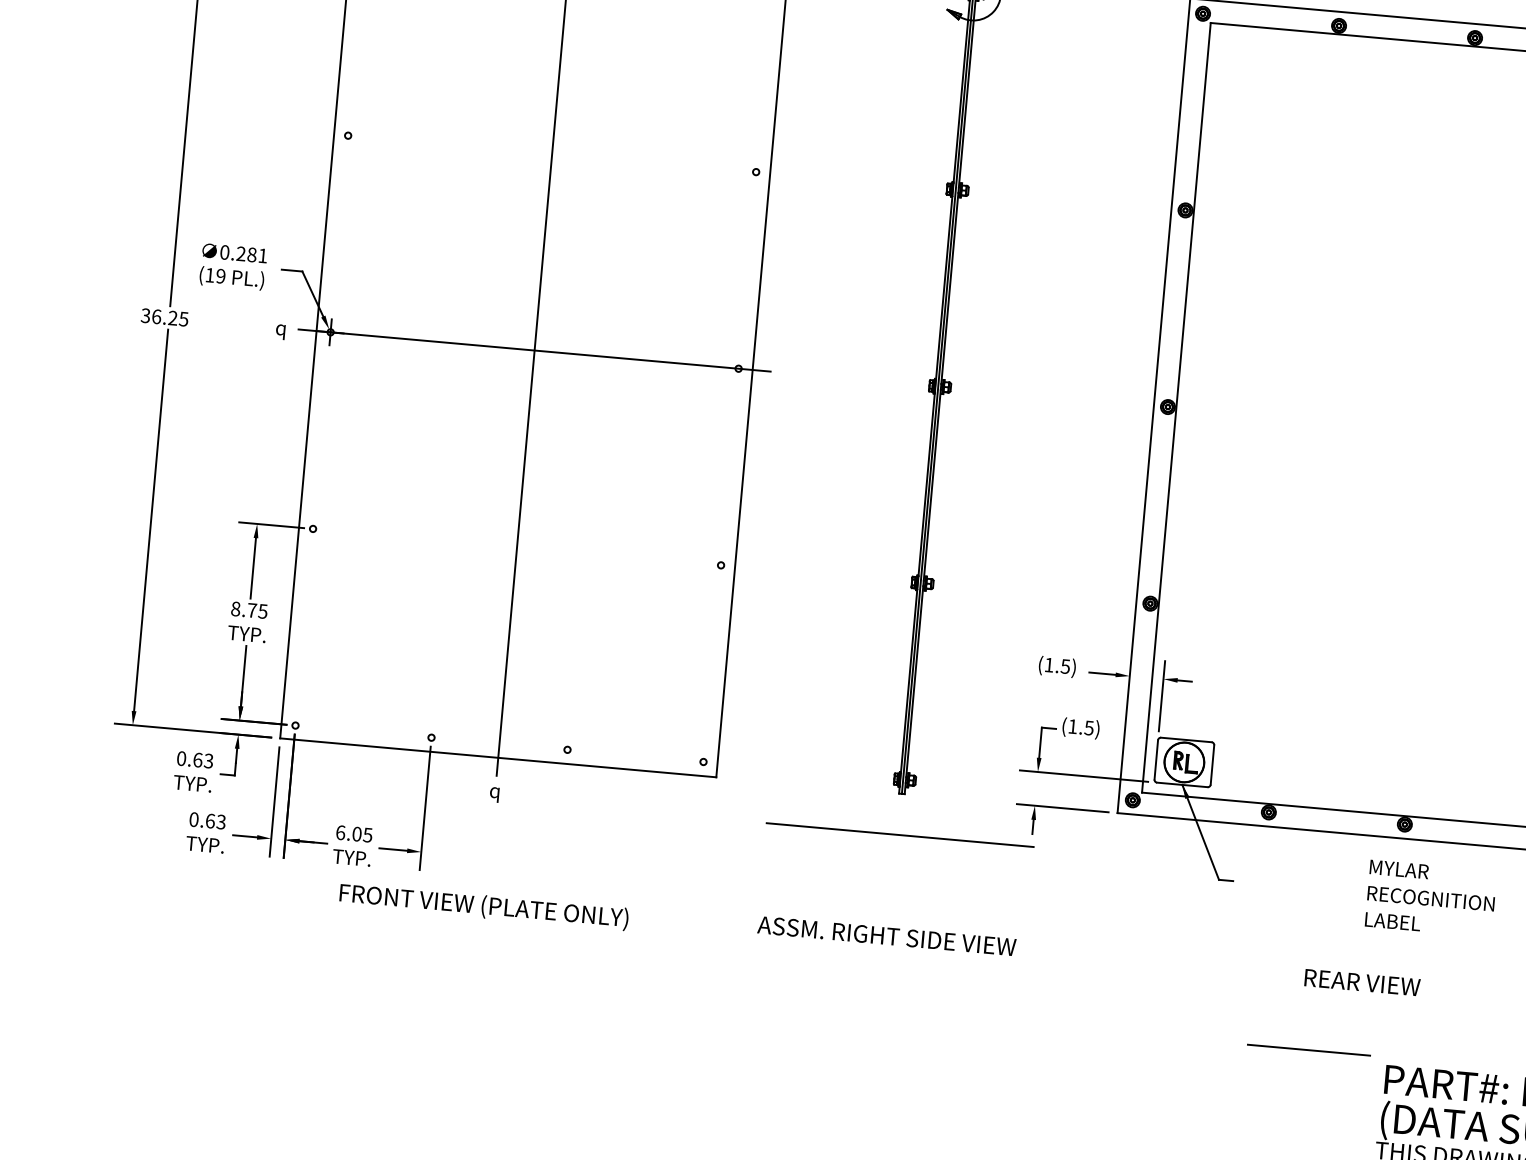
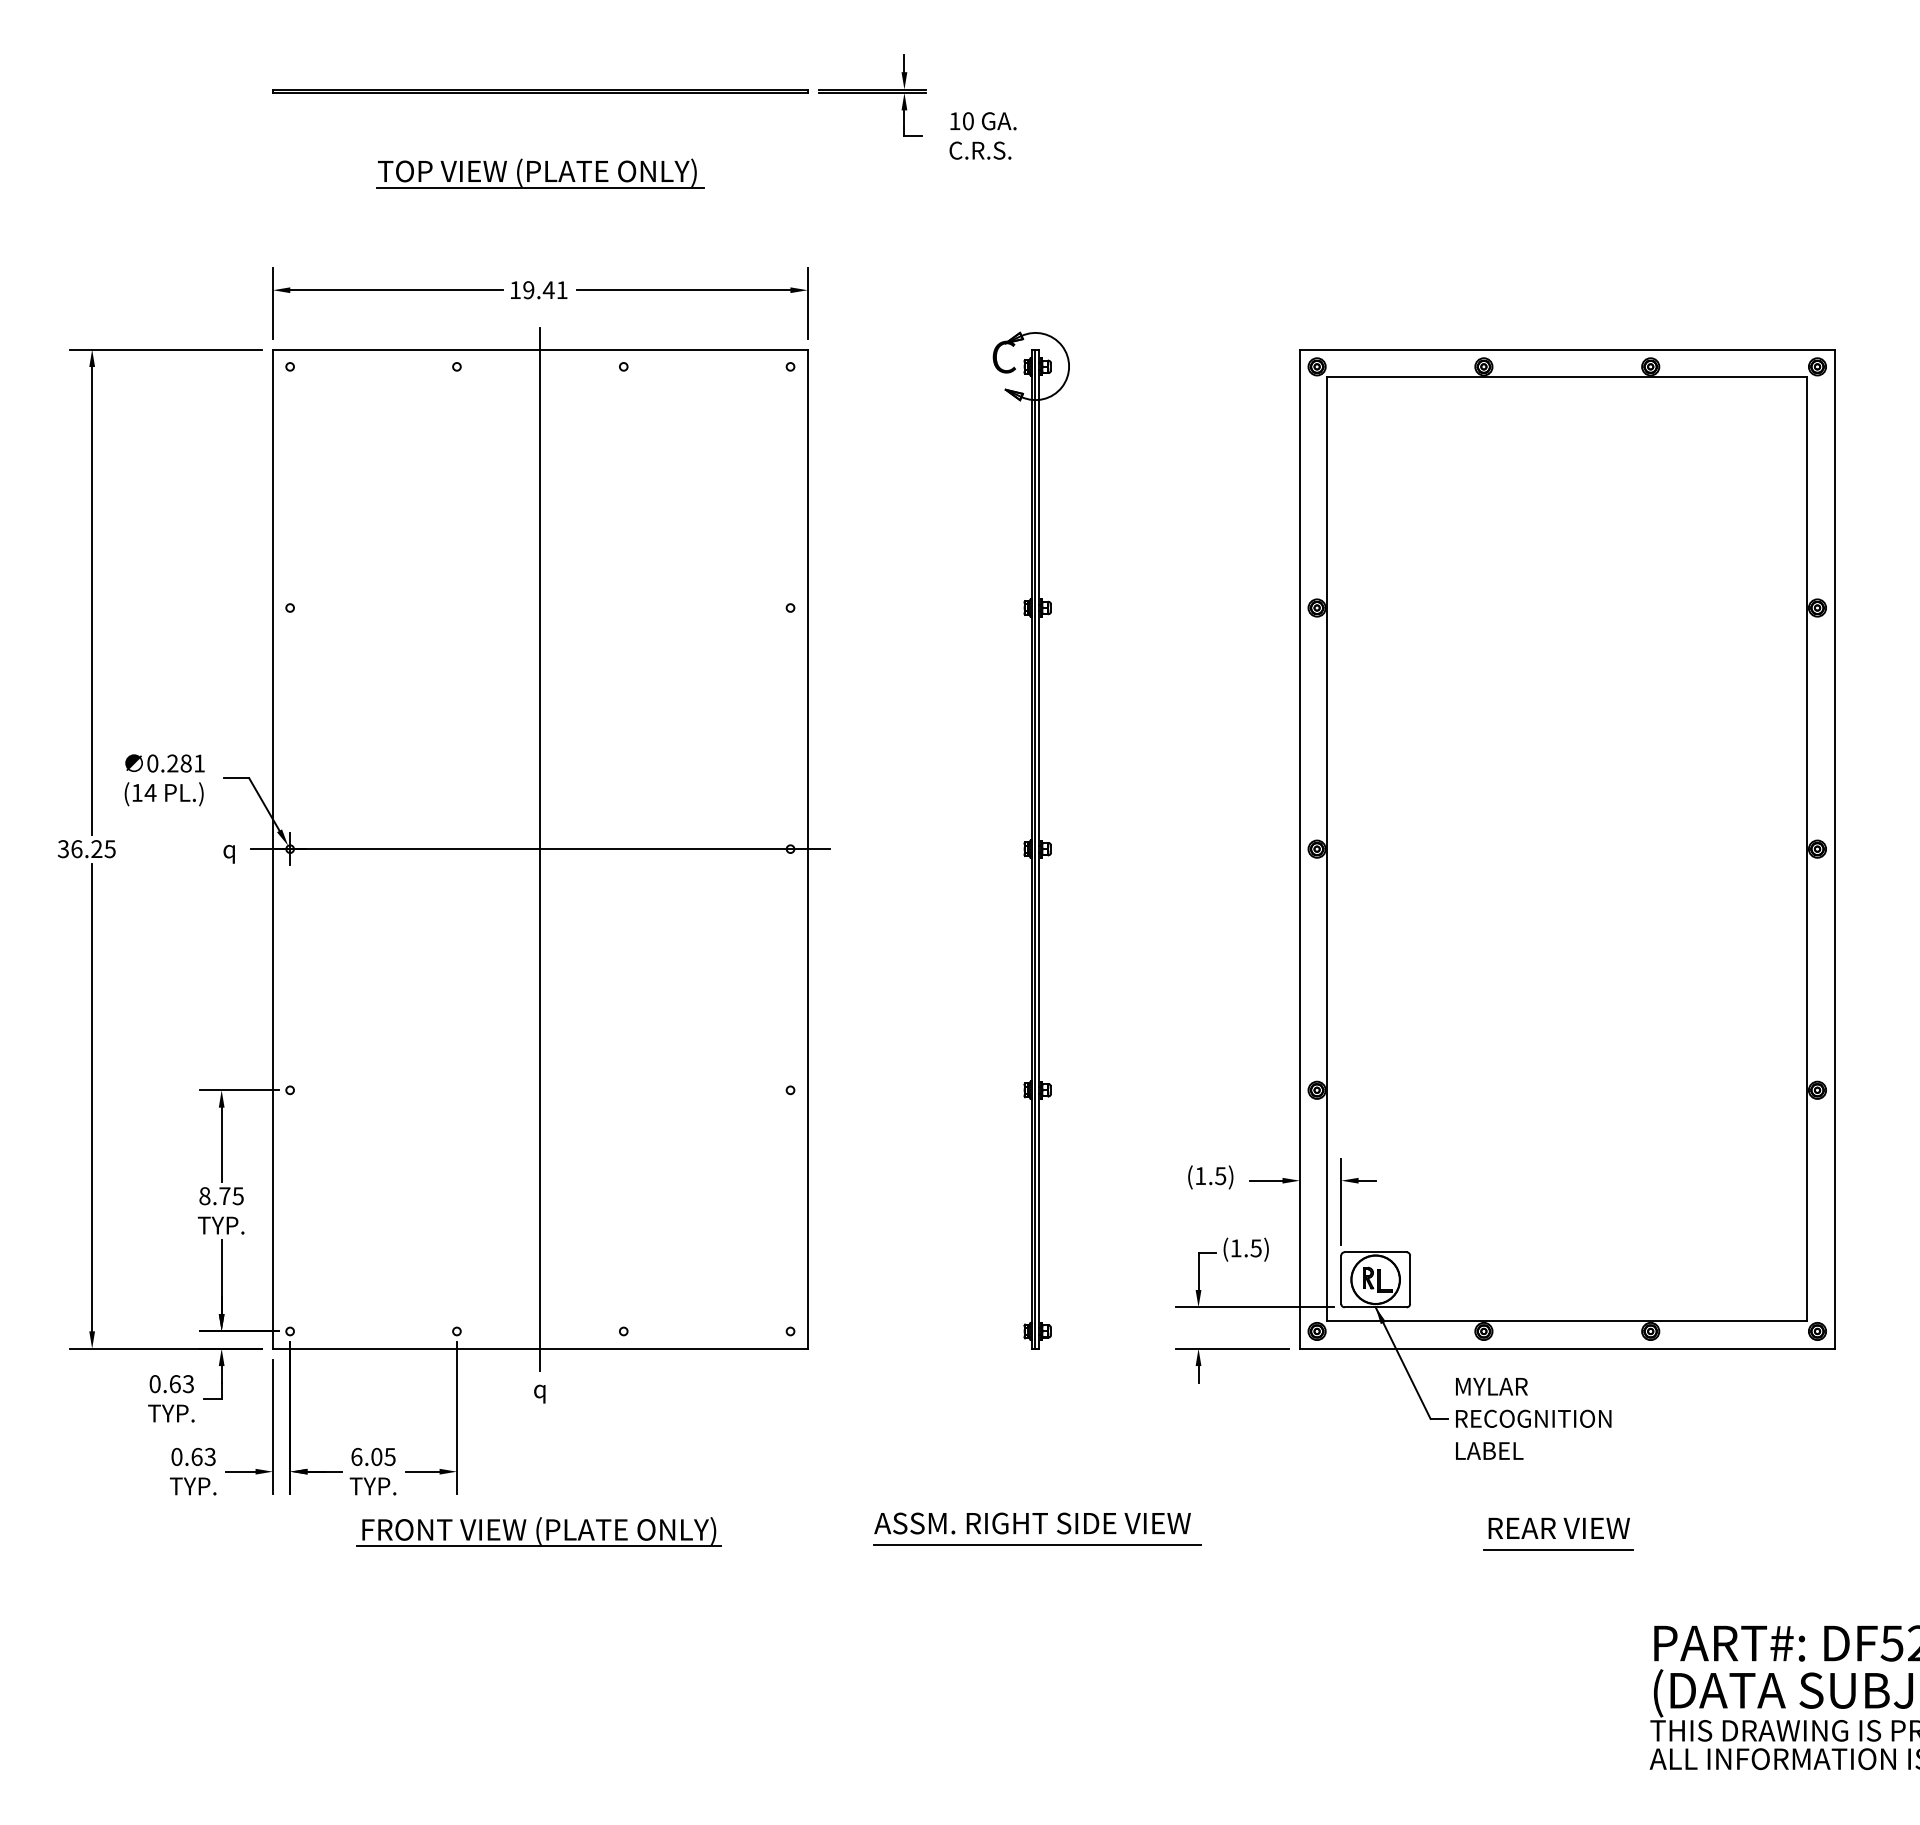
text: (220, 275) -> (150, 792), (19 -> (14
line: (900, 834) -> (1037, 1544), moved
text: (1430, 898) -> (1533, 1418), moved
line: (482, 918) -> (538, 1546), added
text: (1361, 981) -> (1558, 1527), moved
line: (1309, 1049) -> (1558, 1549), moved

